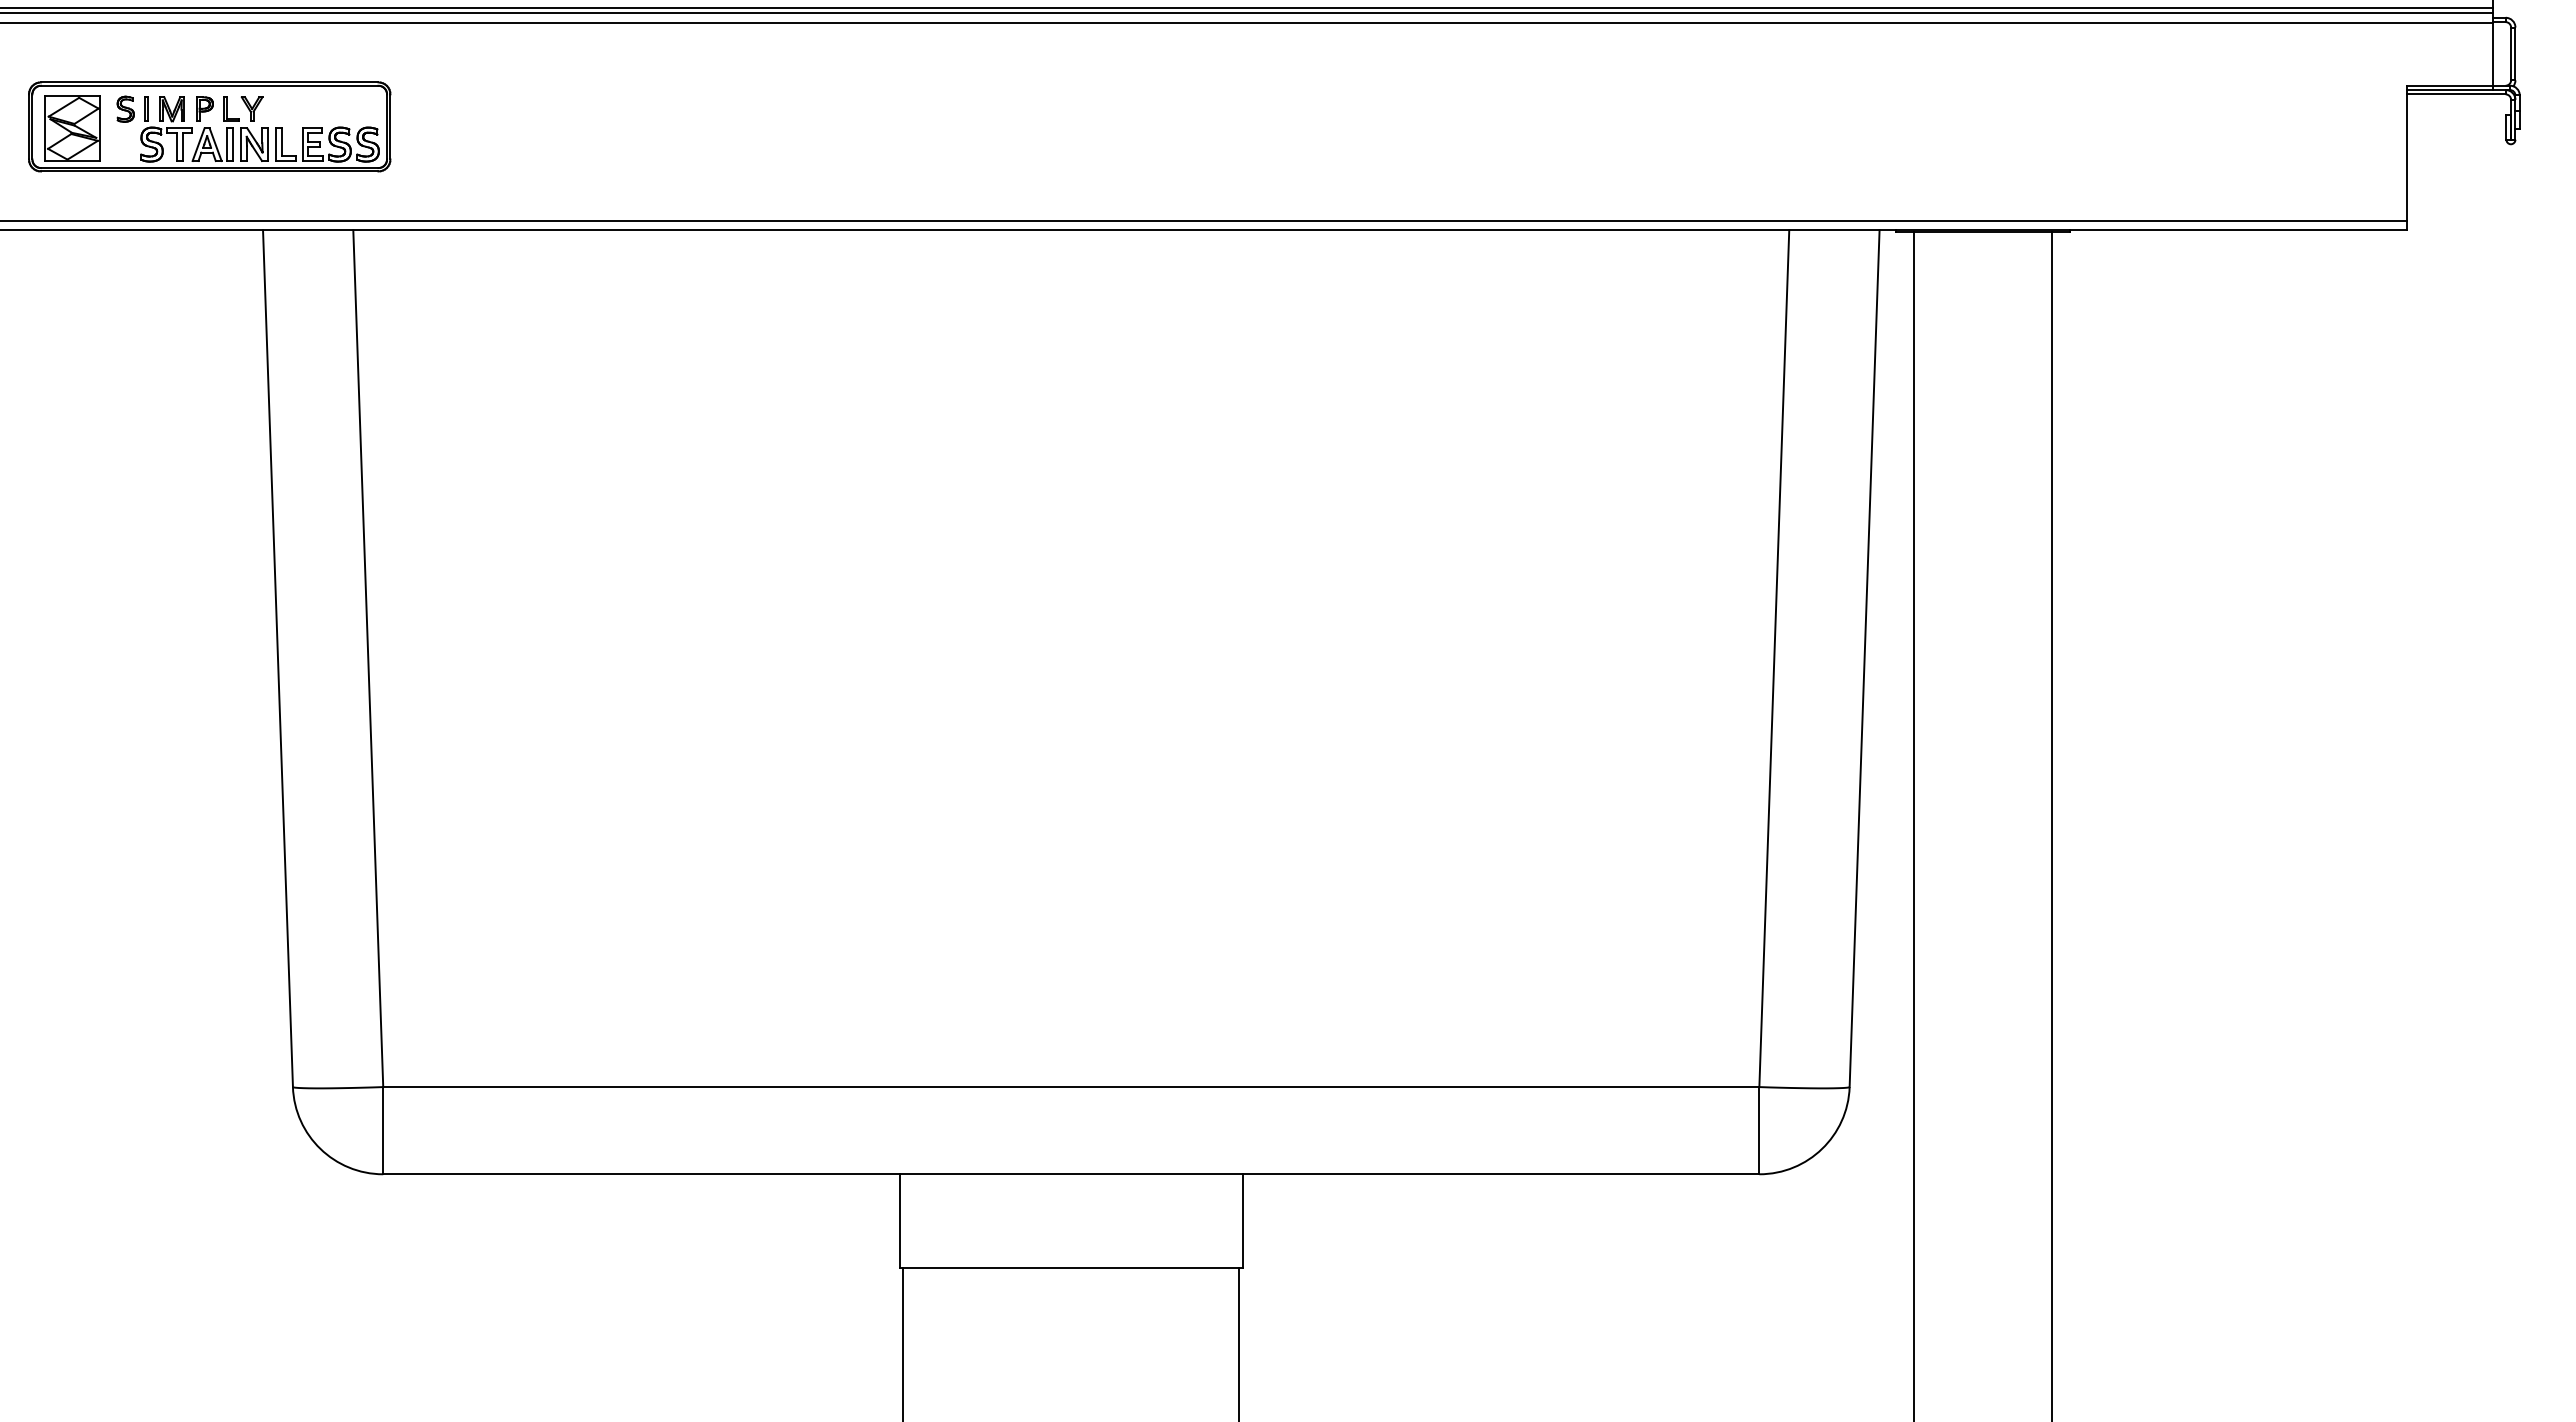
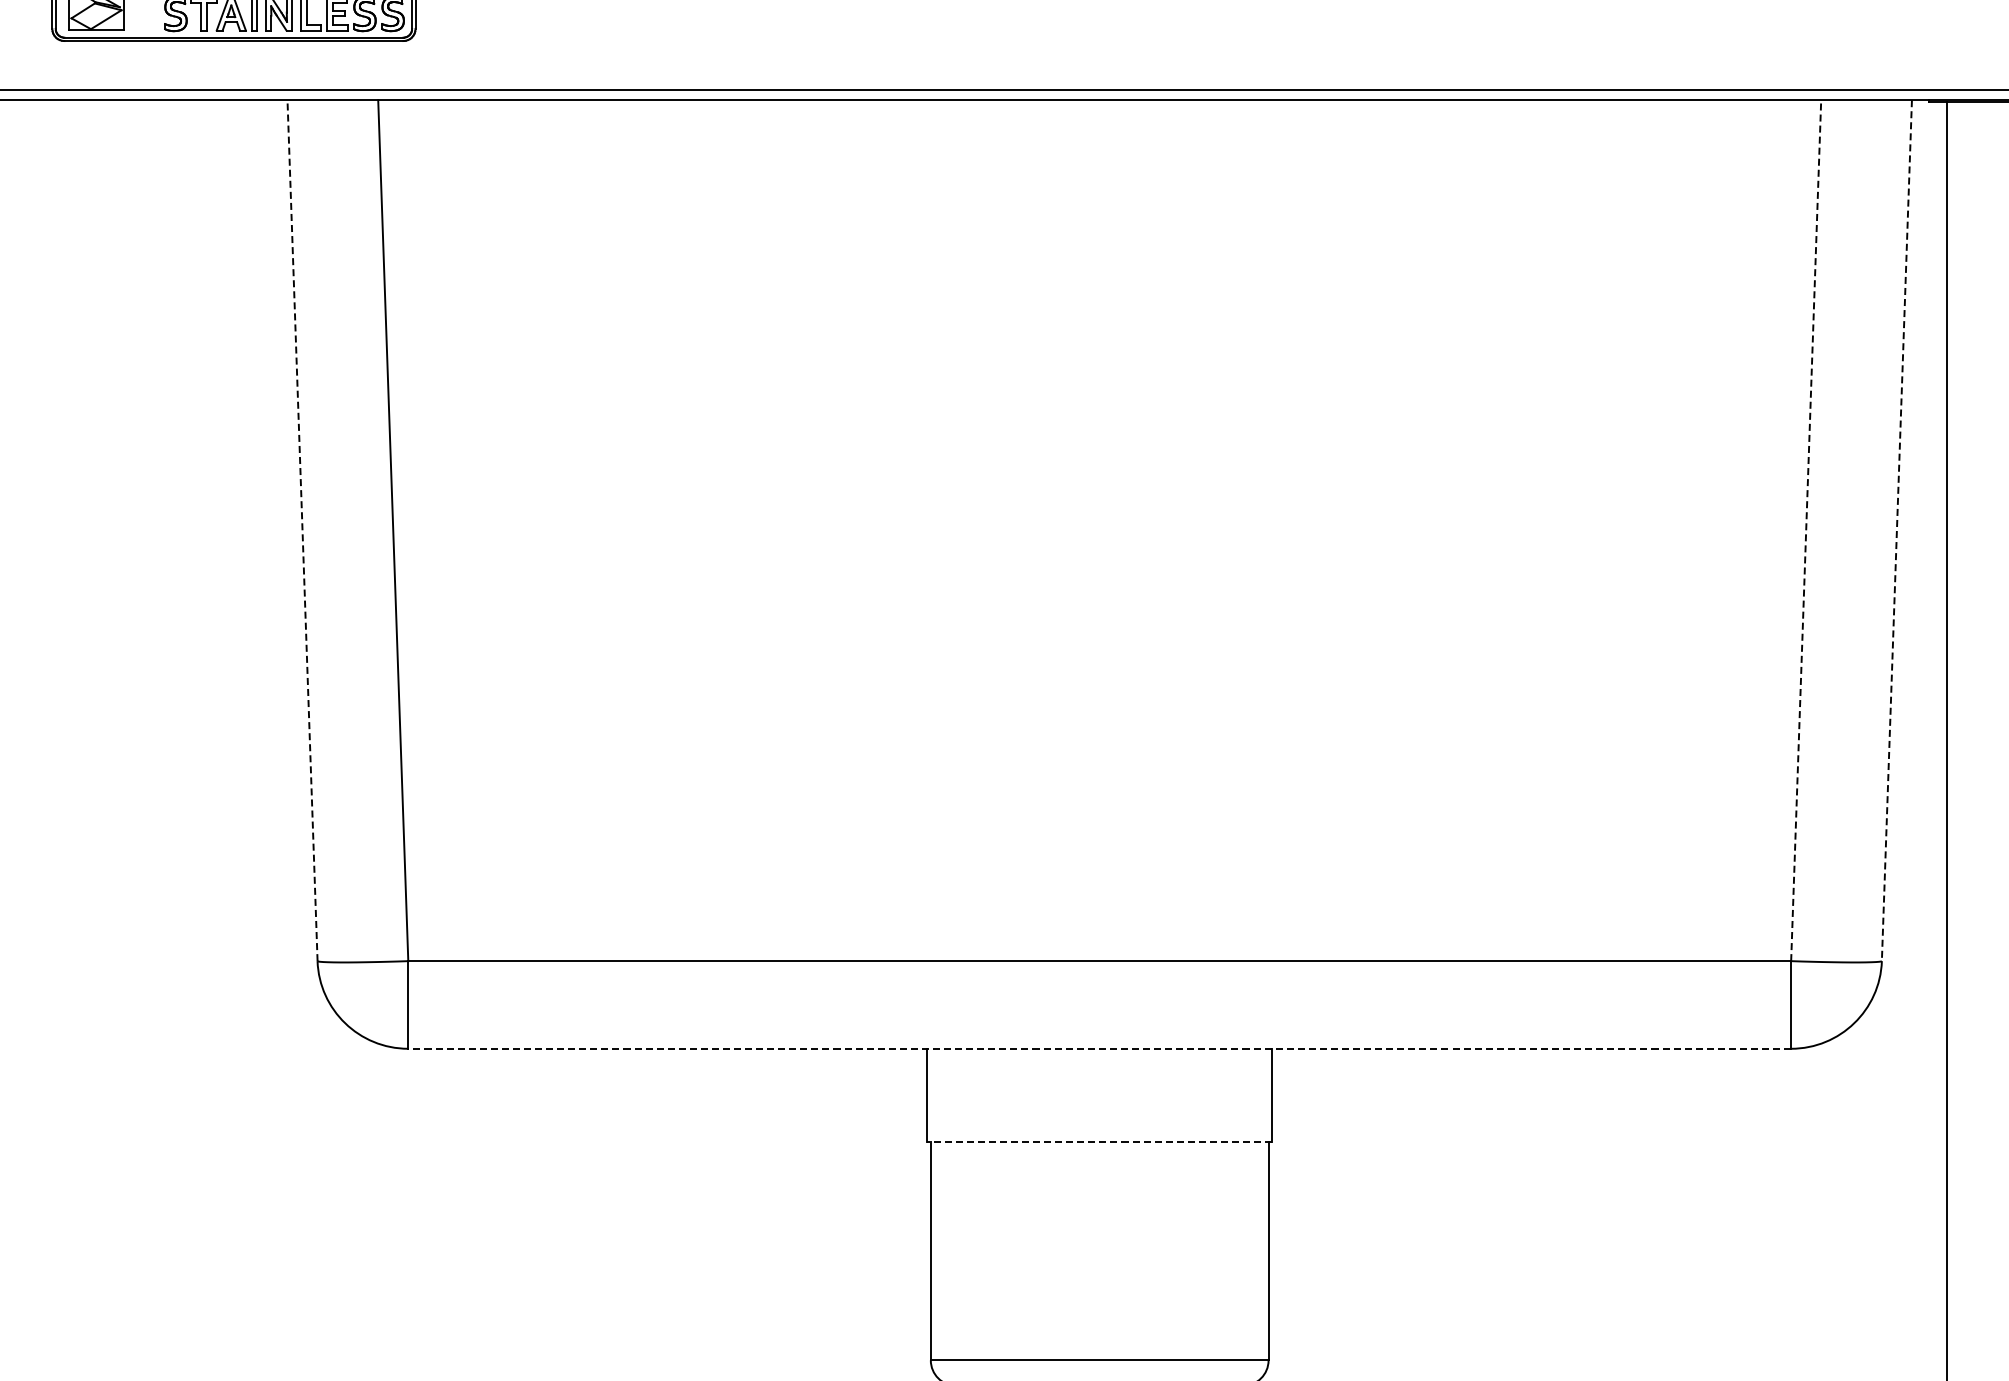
line: (278, 658) -> (303, 530), solid -> dashed
line: (1774, 658) -> (1806, 530), solid -> dashed
line: (1864, 658) -> (1896, 530), solid -> dashed
line: (1070, 1174) -> (1098, 1048), solid -> dashed
line: (1071, 1267) -> (1099, 1142), solid -> dashed

